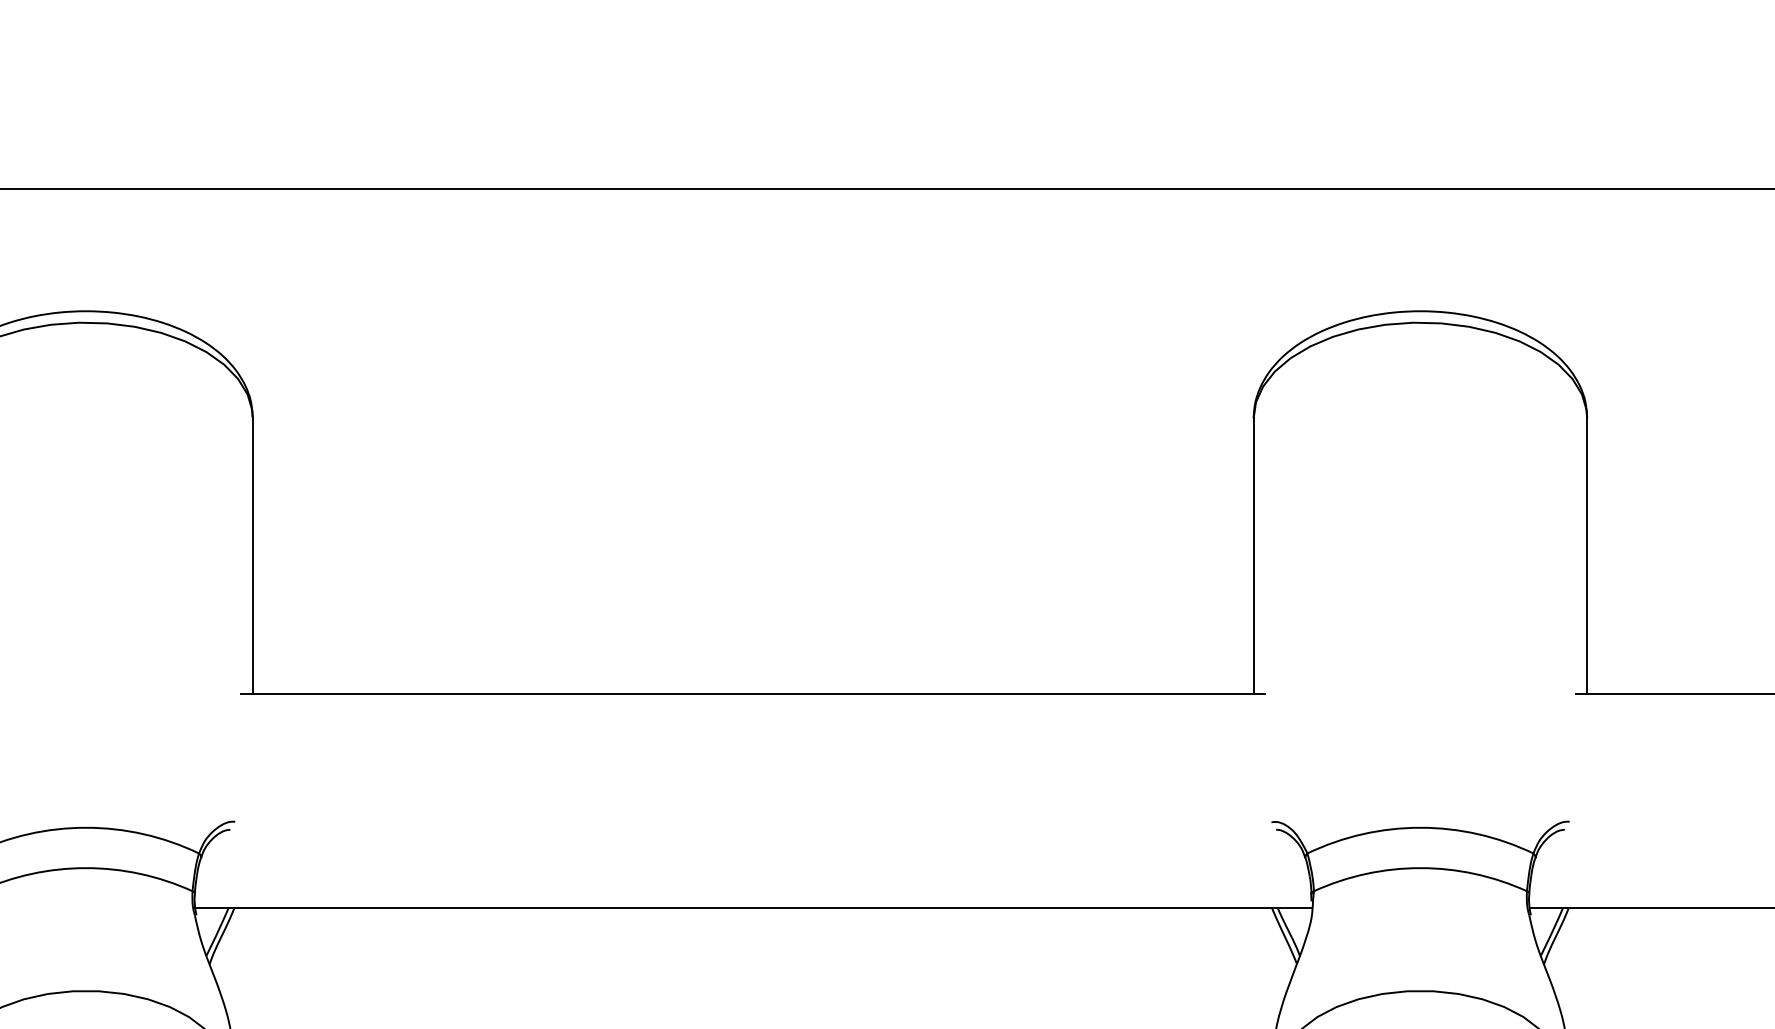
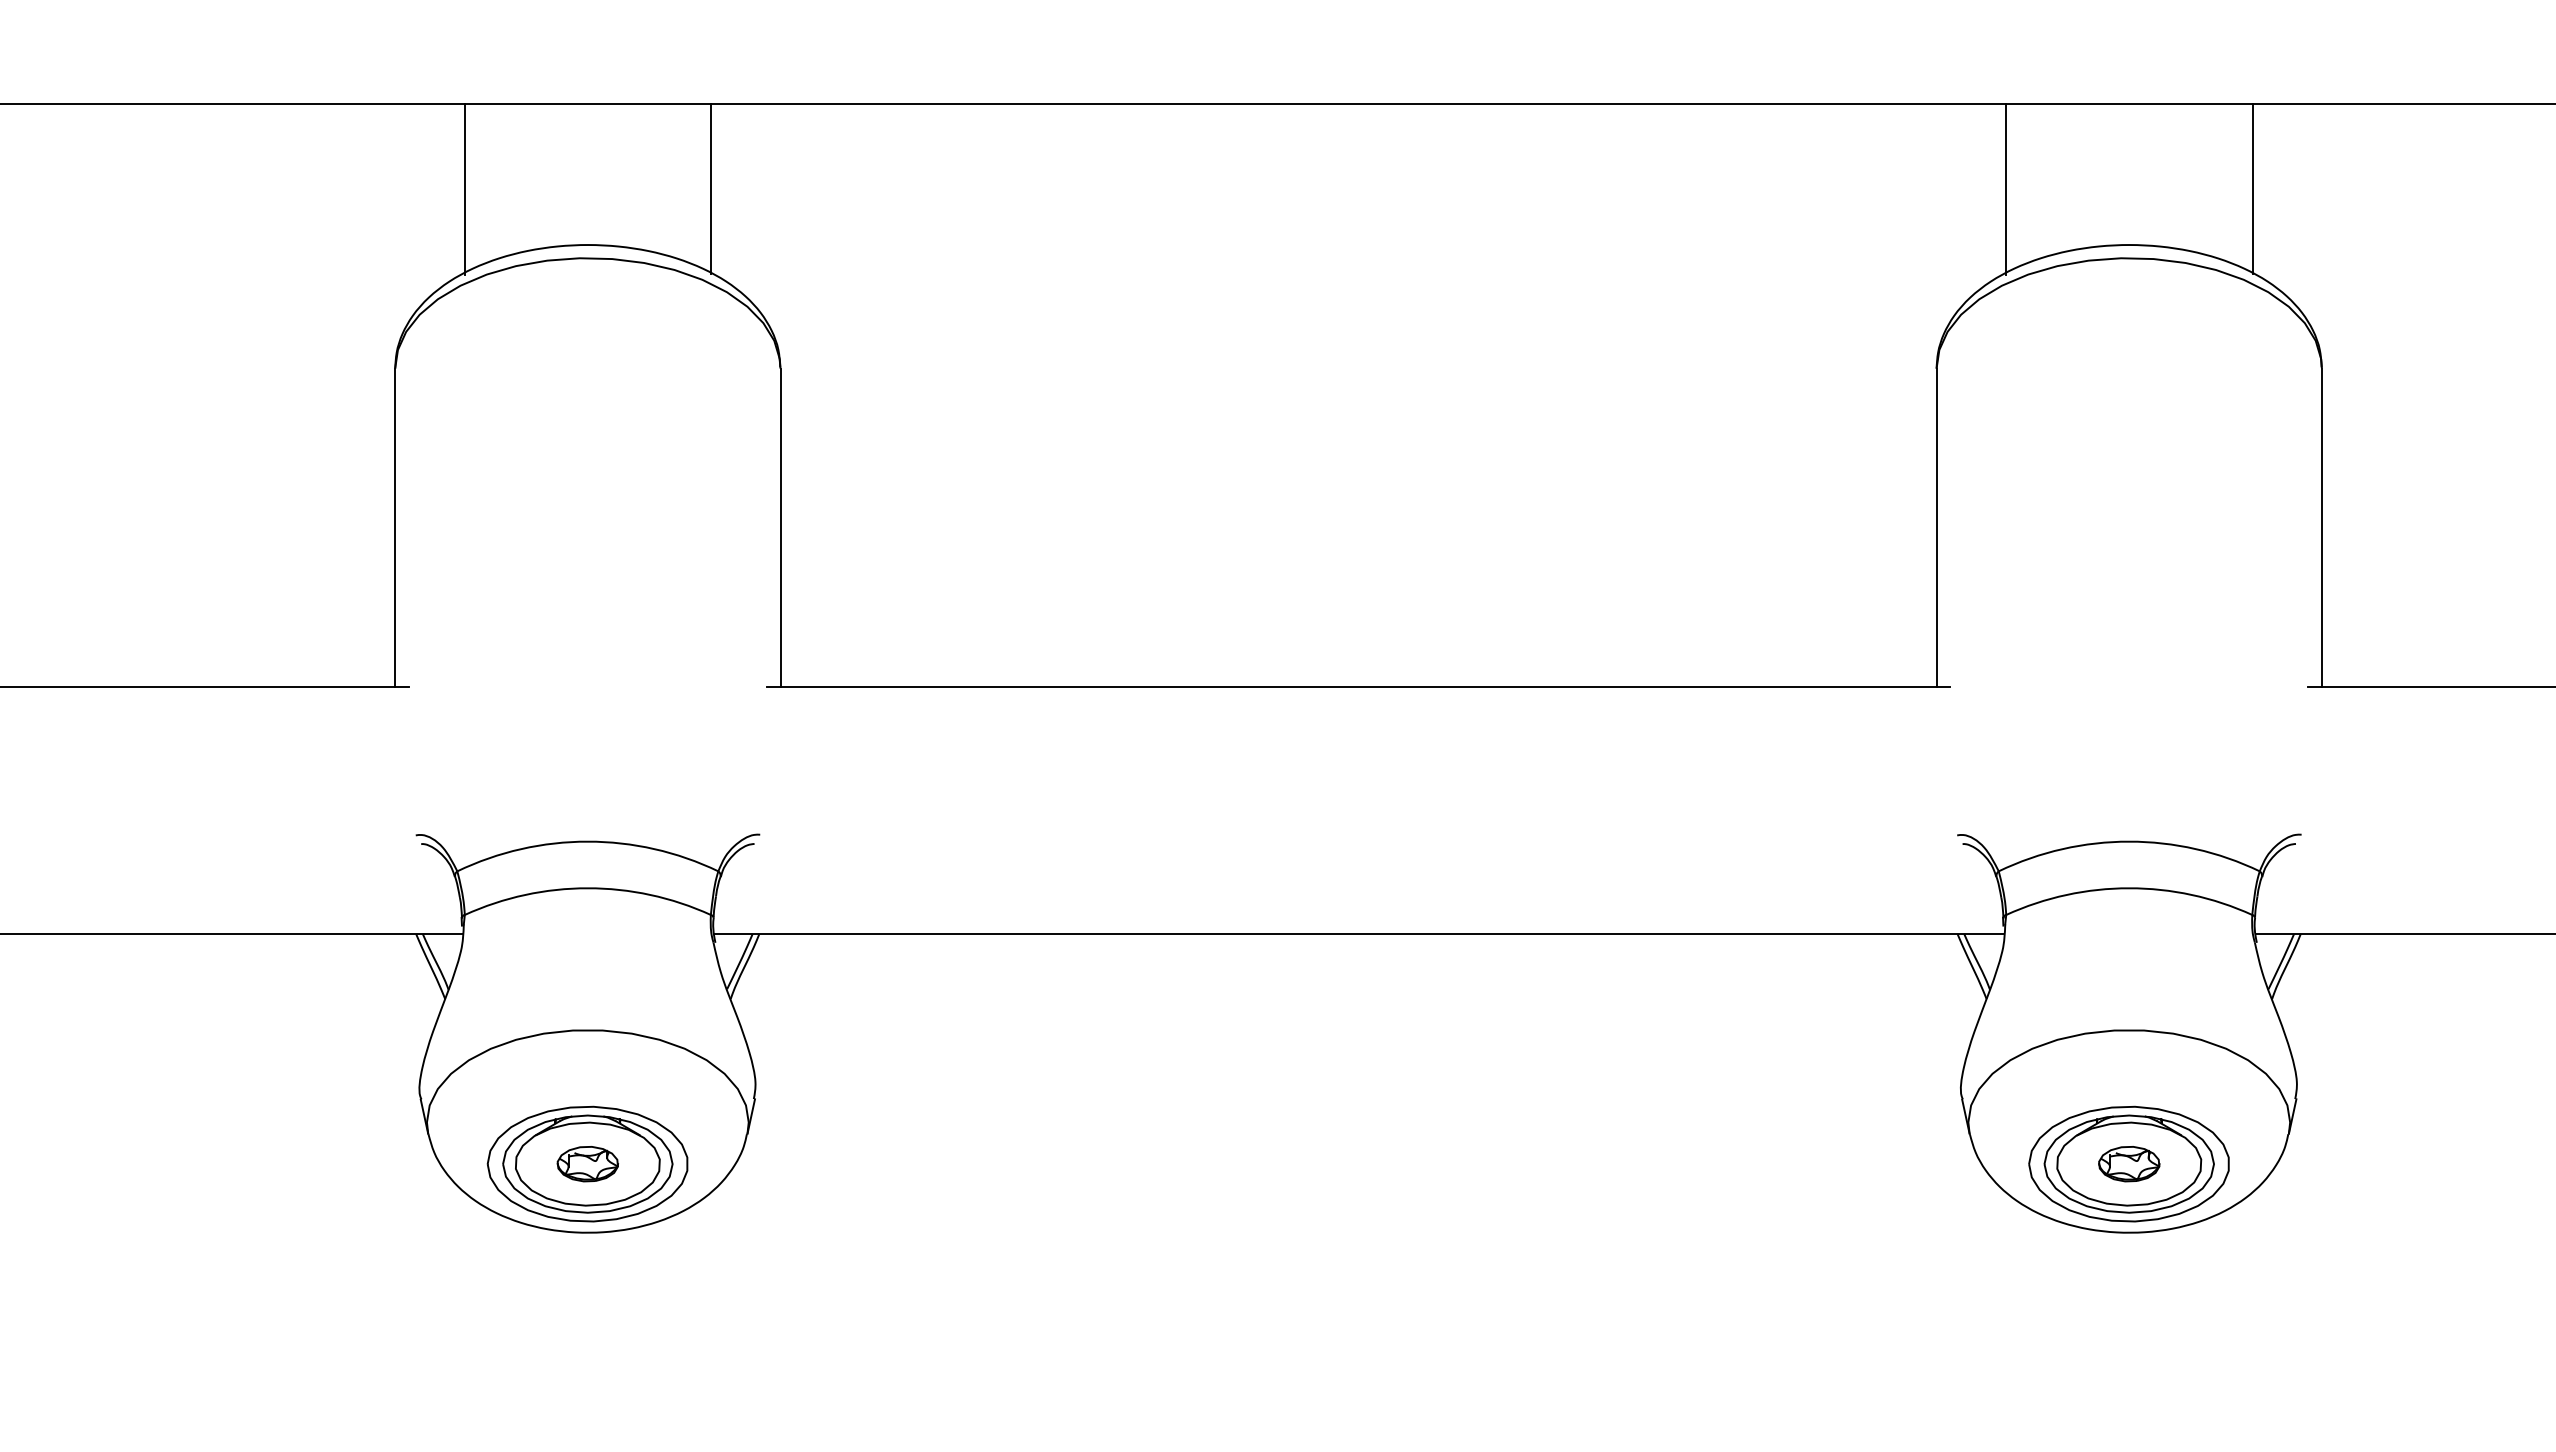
line: (193, 262) -> (711, 188), added
line: (1313, 262) -> (2005, 188), added
line: (1527, 262) -> (2252, 188), added

